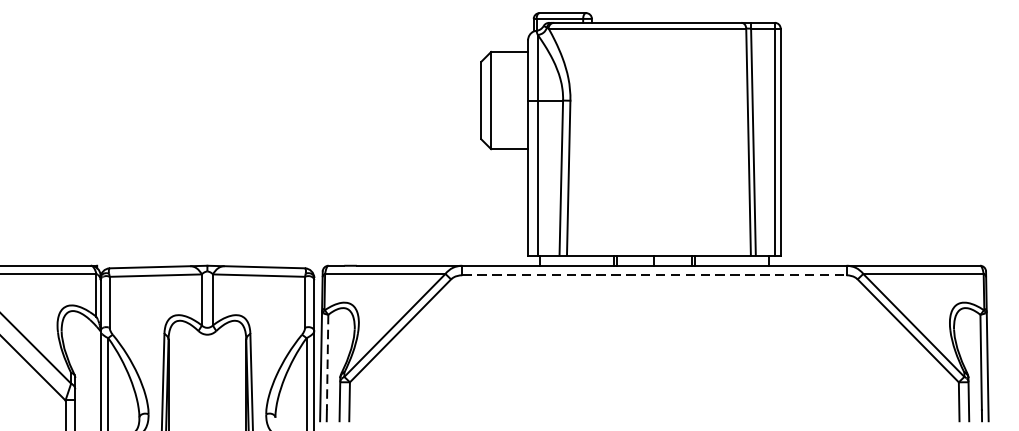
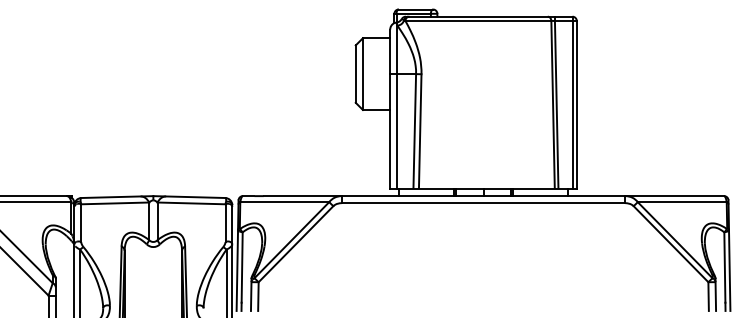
line: (654, 275) -> (483, 203), dashed -> solid
line: (328, 363) -> (242, 268), dashed -> solid

